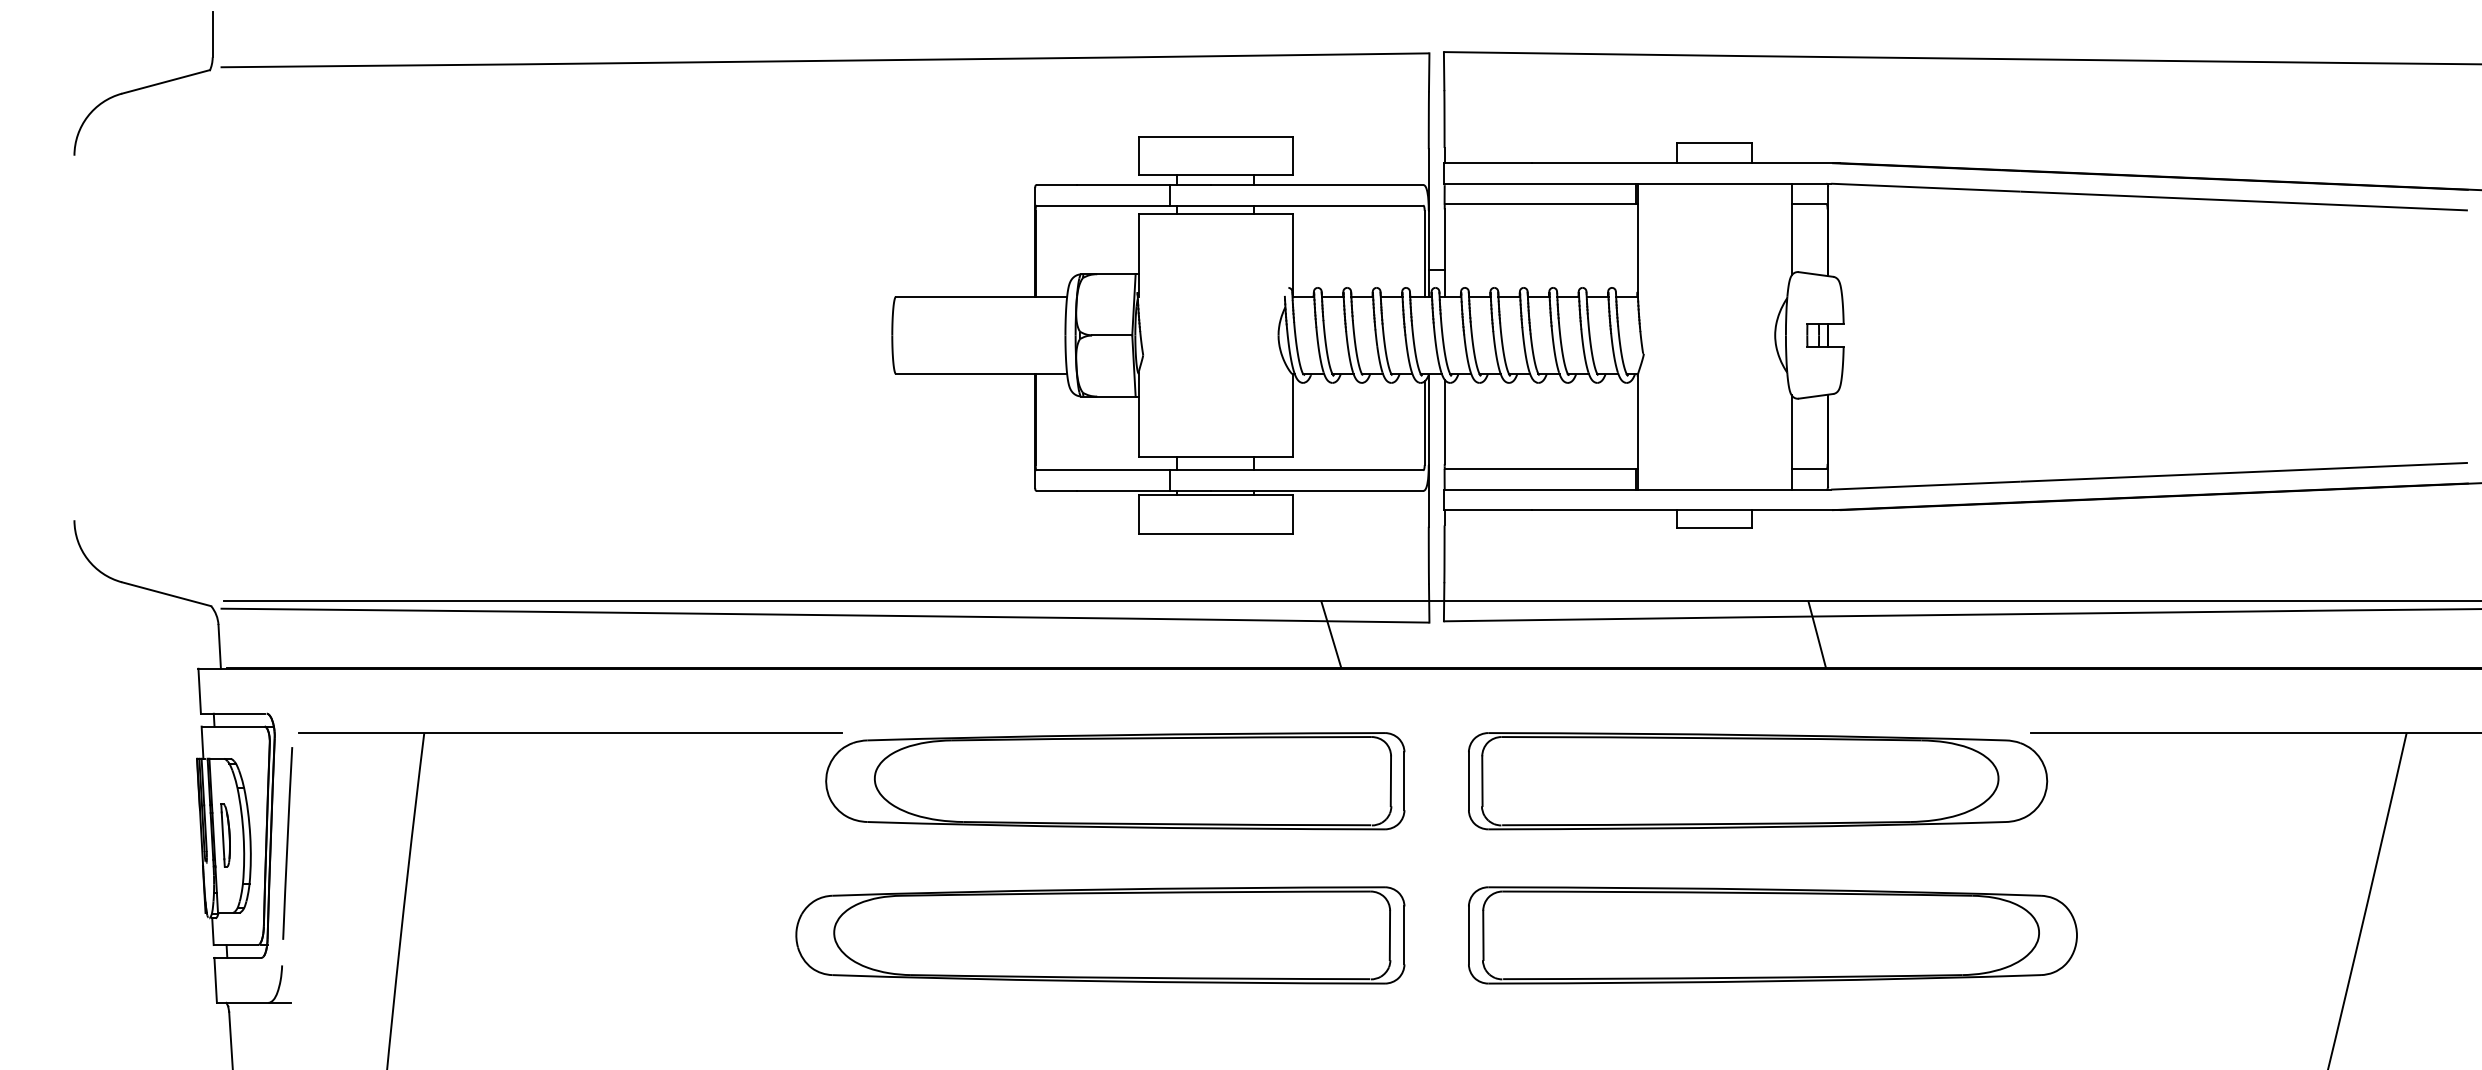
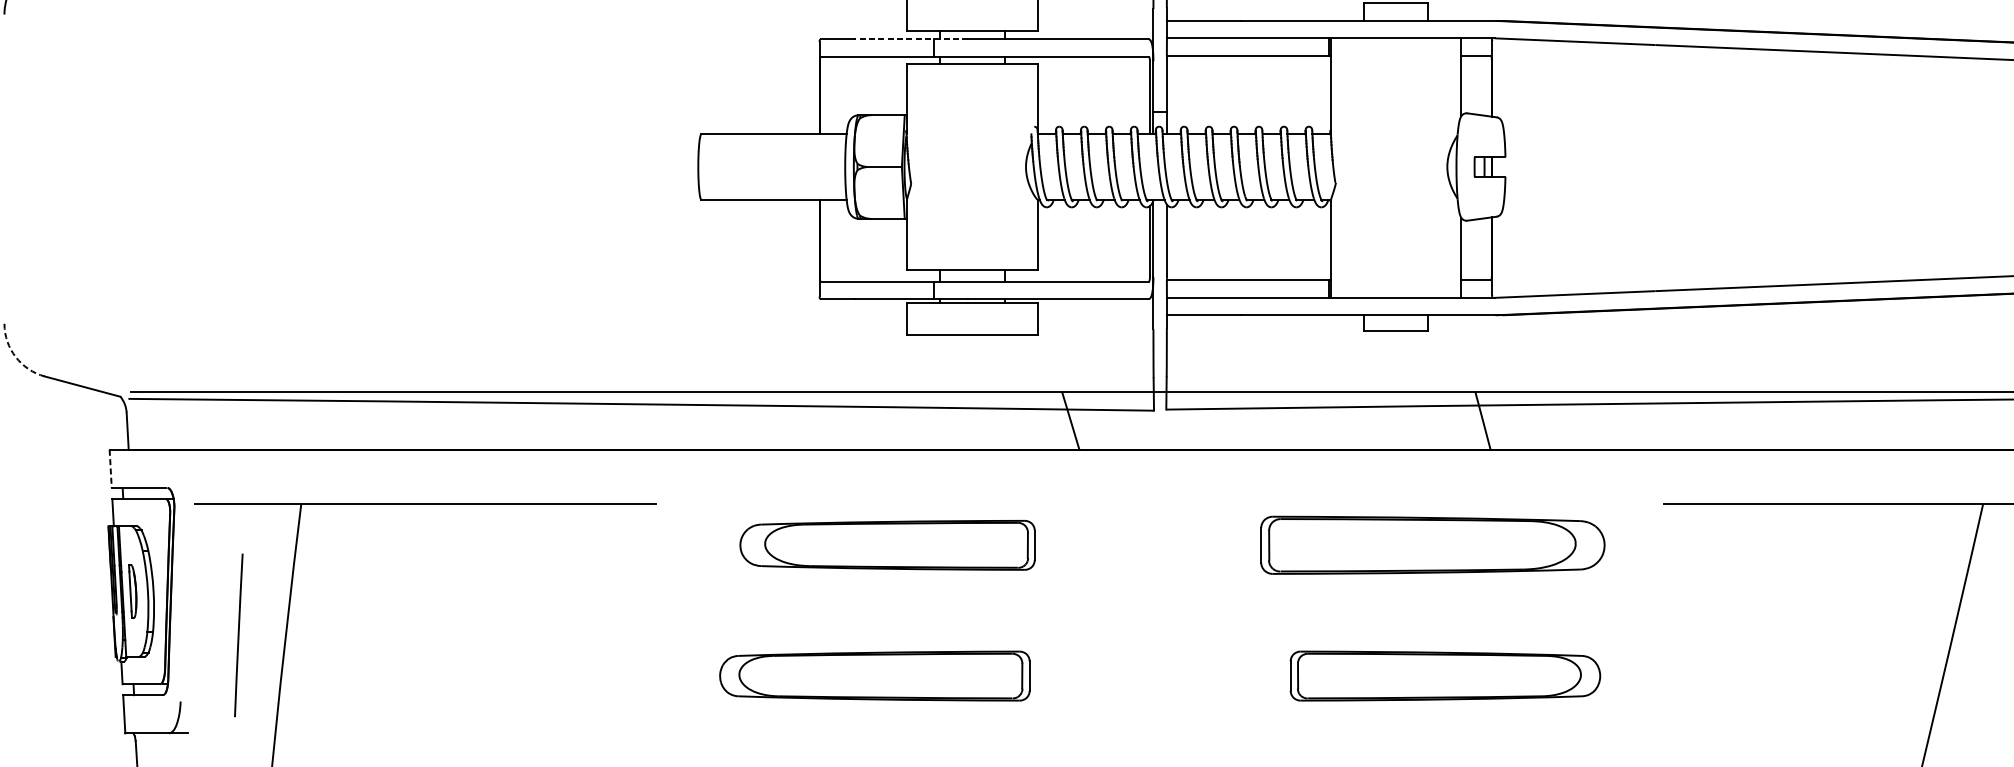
line: (1144, 185) -> (912, 39), solid -> dashed
arc: (87, 559) -> (15, 357), solid -> dashed
line: (199, 691) -> (110, 469), solid -> dashed
part: (1115, 781) -> (887, 545), size x0.6
part: (1758, 781) -> (1433, 545), size x0.7
line: (287, 843) -> (238, 635), moved
part: (1100, 935) -> (874, 676), size x0.6
part: (1772, 935) -> (1445, 676), size x0.6

